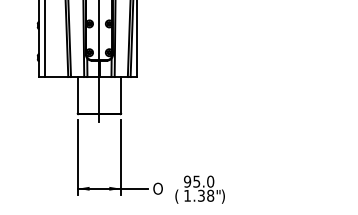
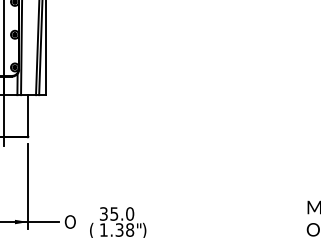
text: (187, 181) -> (103, 213), 95.0 -> 35.0

